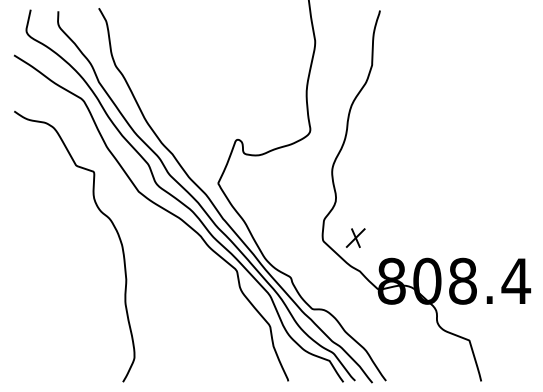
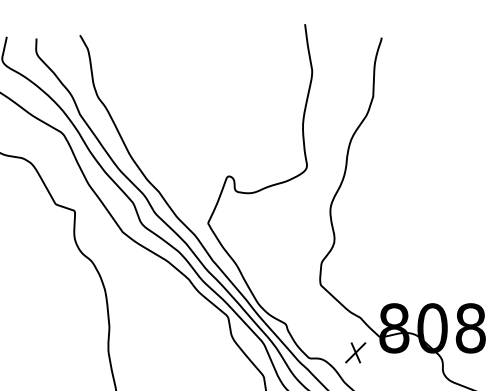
part: (355, 237) -> (355, 352), moved

